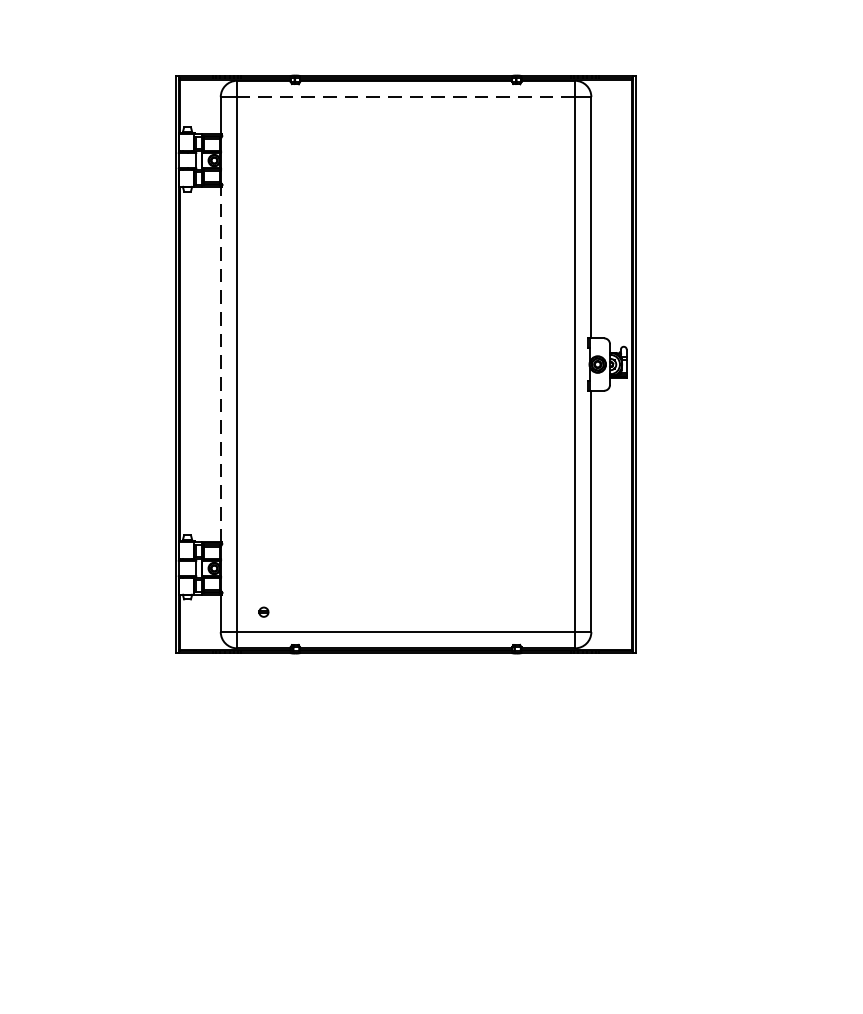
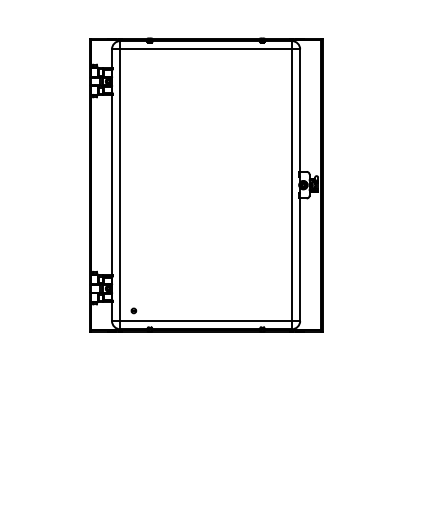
line: (406, 97) -> (206, 49), dashed -> solid
line: (219, 363) -> (111, 184), dashed -> solid

